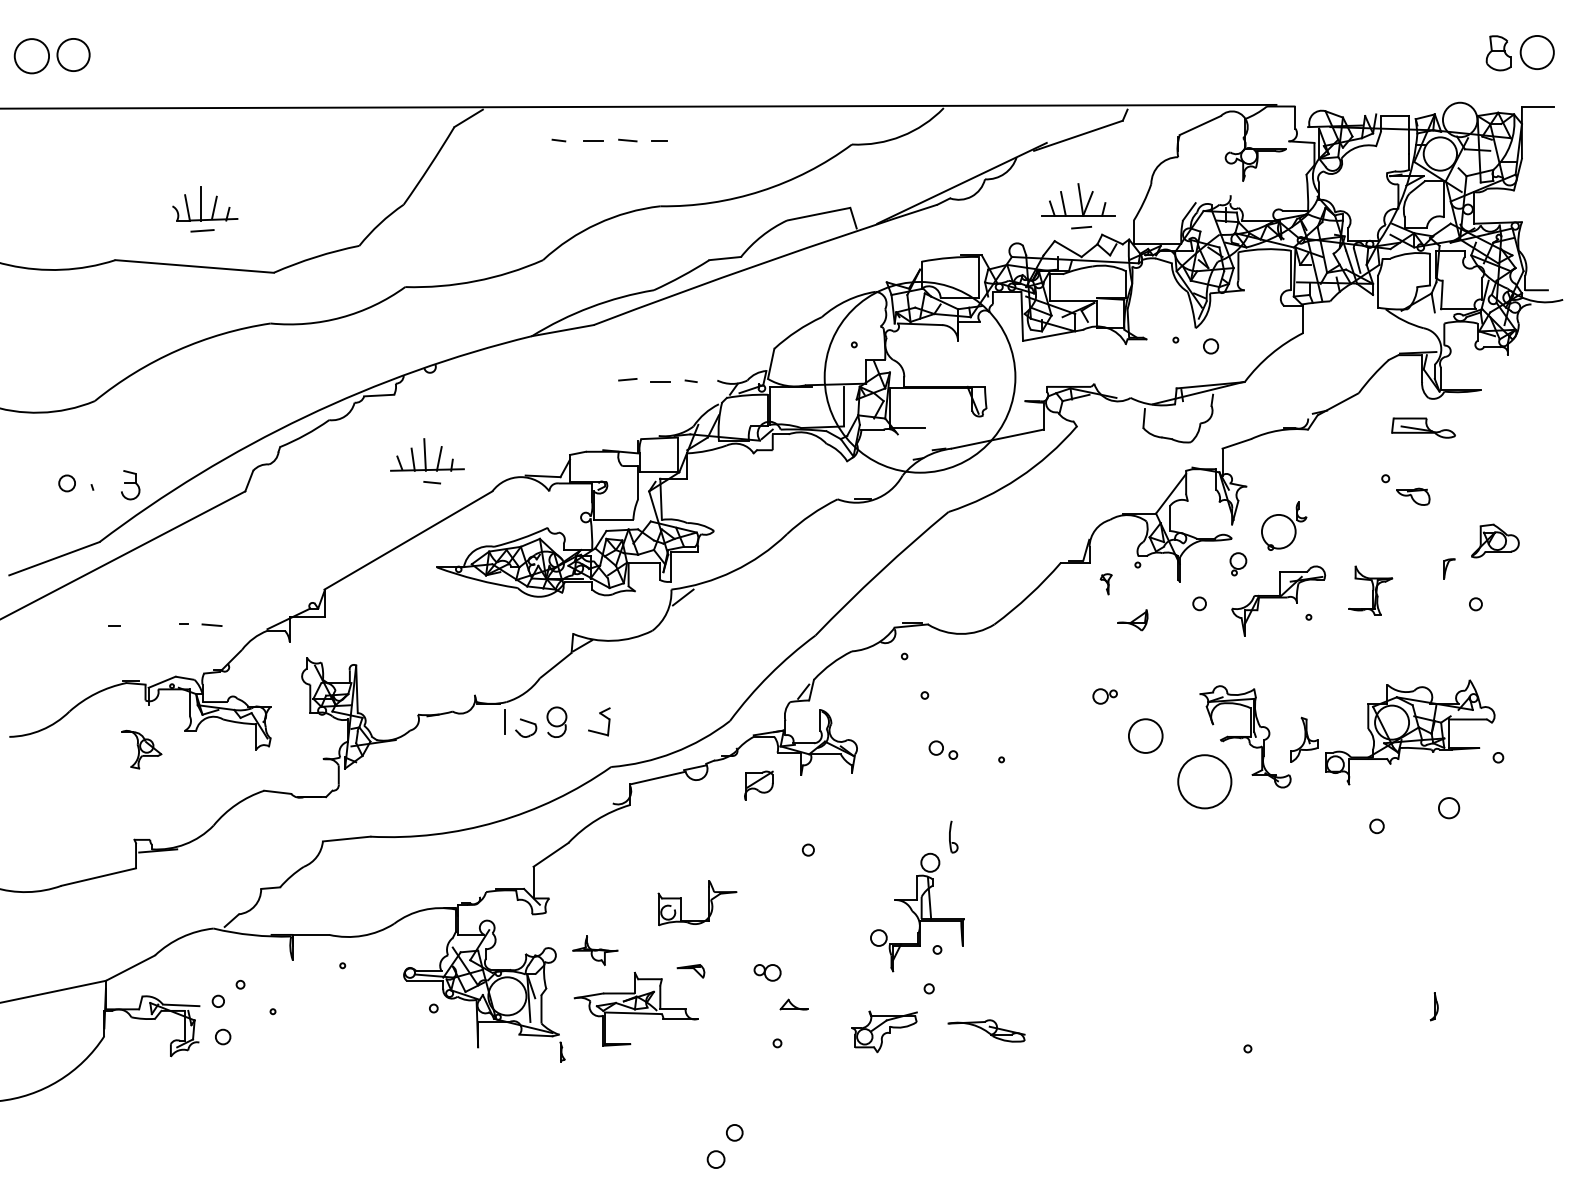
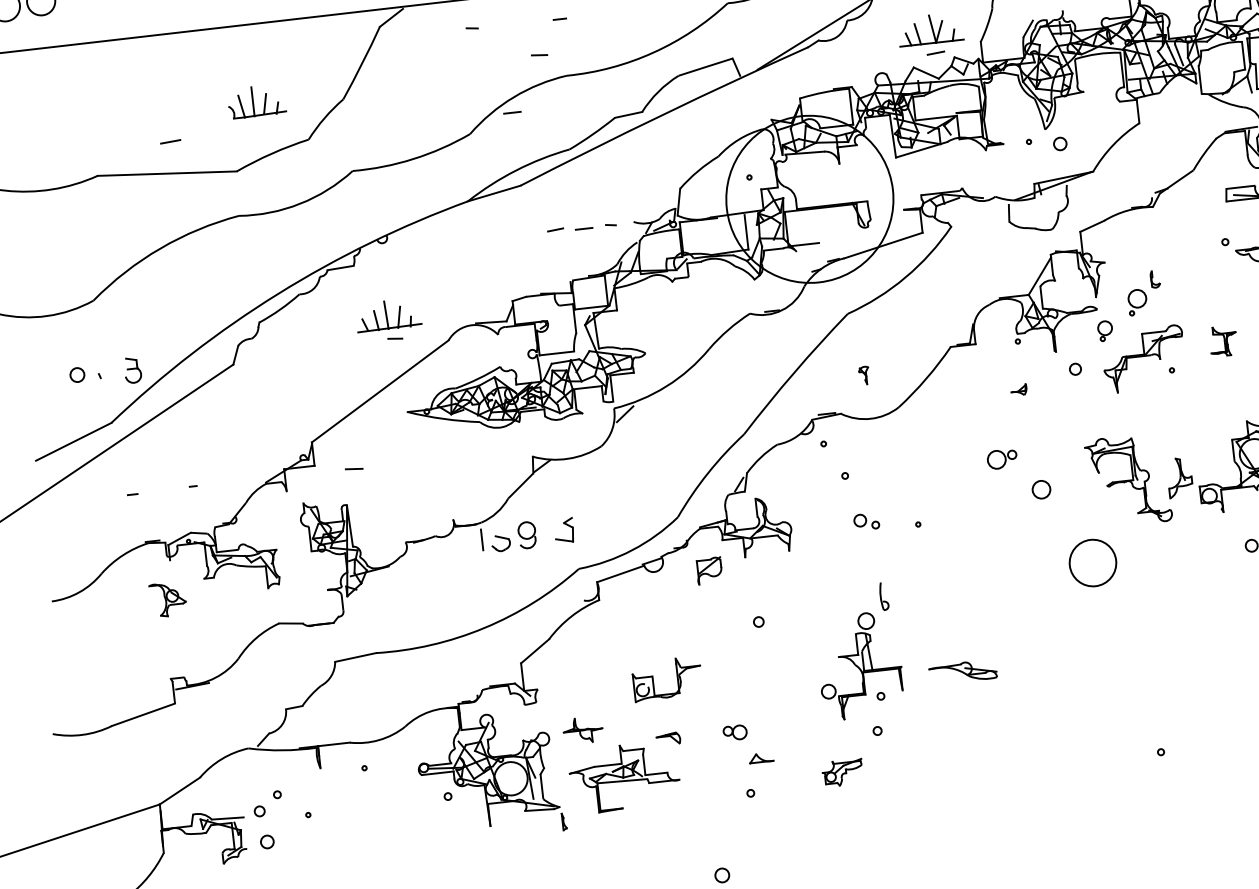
line: (593, 140) -> (512, 112), moved
line: (627, 140) -> (539, 55), moved
part: (205, 203) -> (256, 101), moved
circle: (1278, 531) -> (1137, 298), size x0.6
part: (1105, 584) -> (863, 376), moved
part: (1370, 590) -> (1223, 340), size x0.7
part: (1132, 620) -> (1018, 390), size x0.6
line: (211, 624) -> (353, 468), moved
part: (1104, 696) -> (1001, 459), size x1.4
circle: (1145, 735) -> (1041, 489), size x0.6
circle: (1204, 781) -> (1092, 562), moved
part: (986, 1030) -> (962, 671), moved
part: (884, 1031) -> (842, 772), size x0.7

